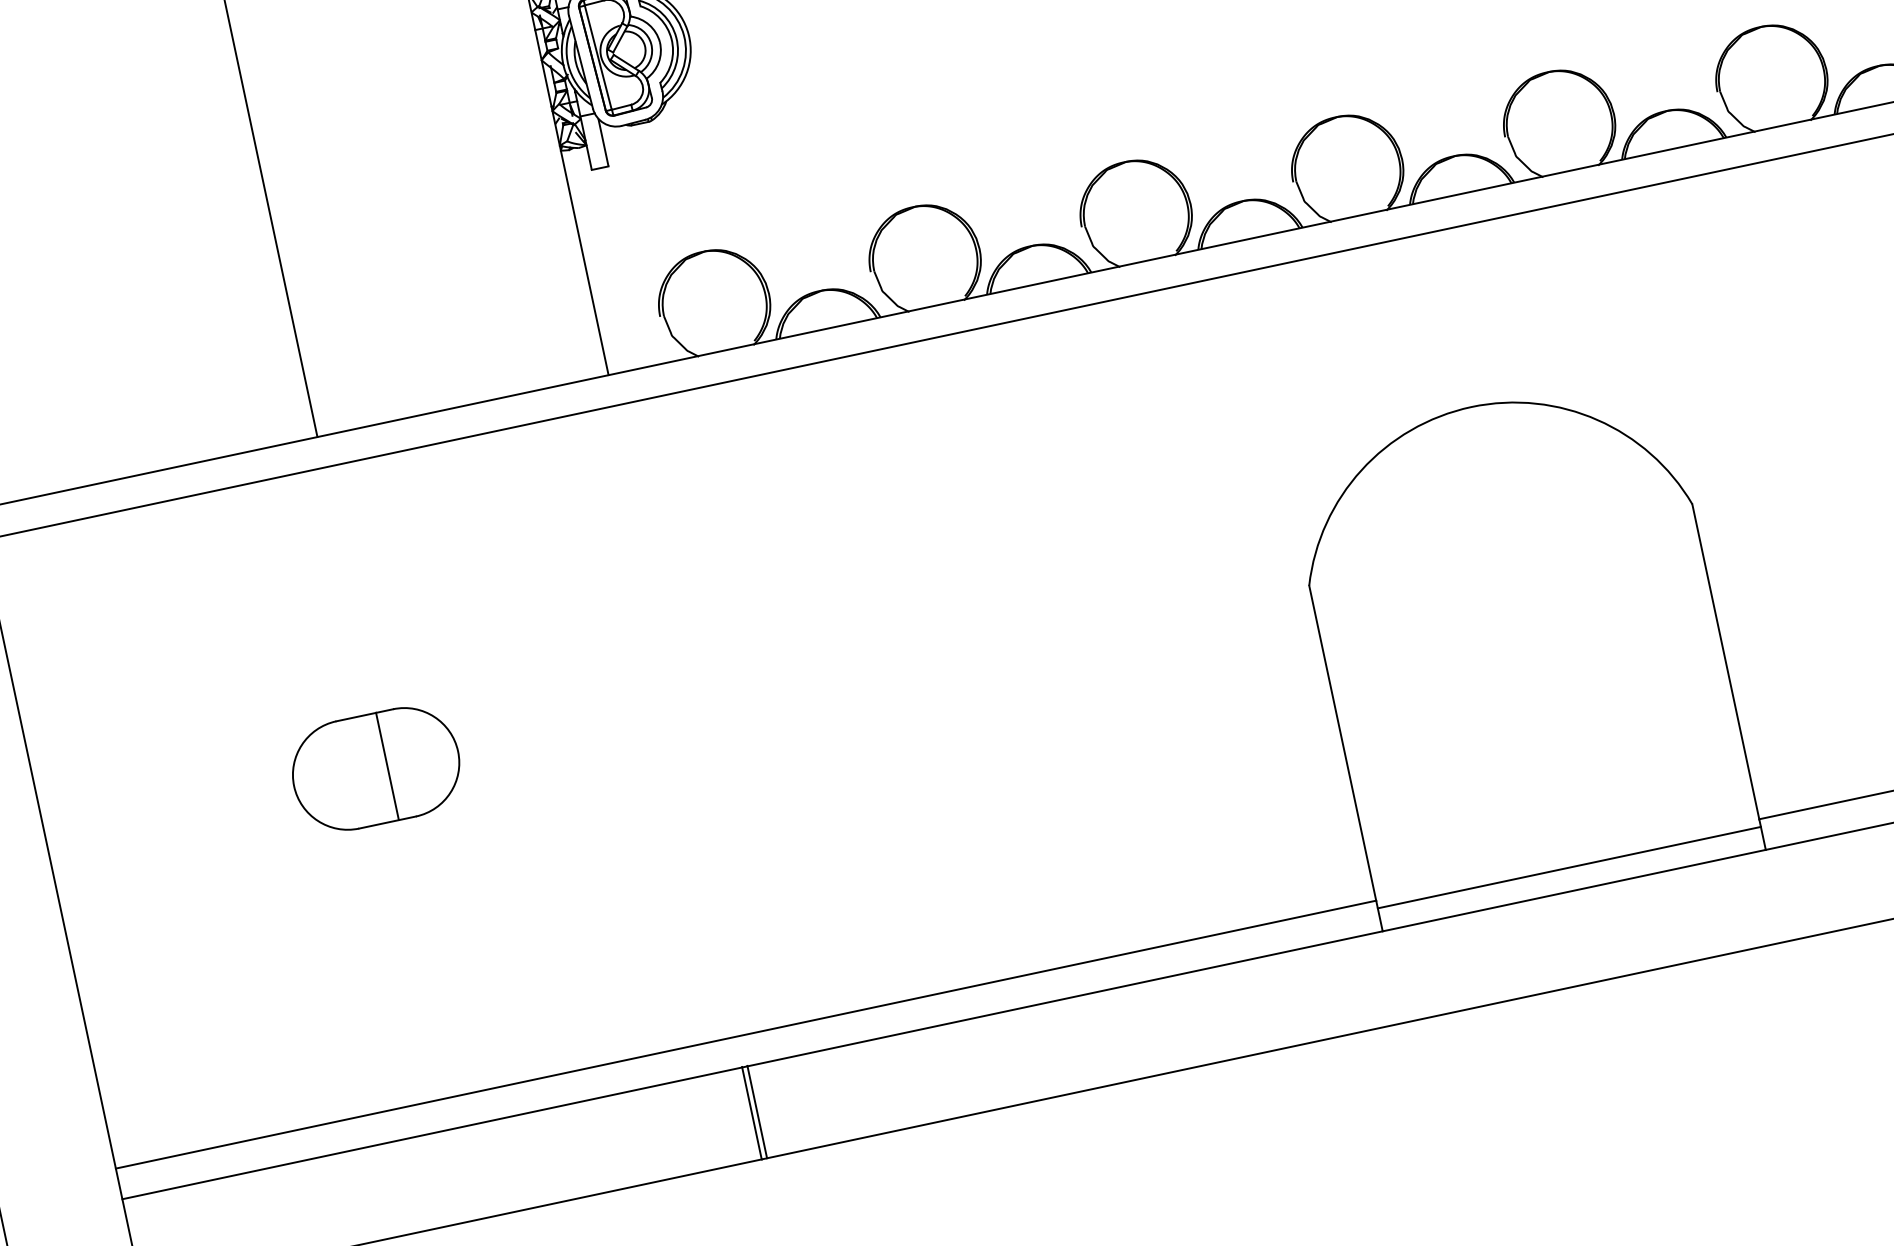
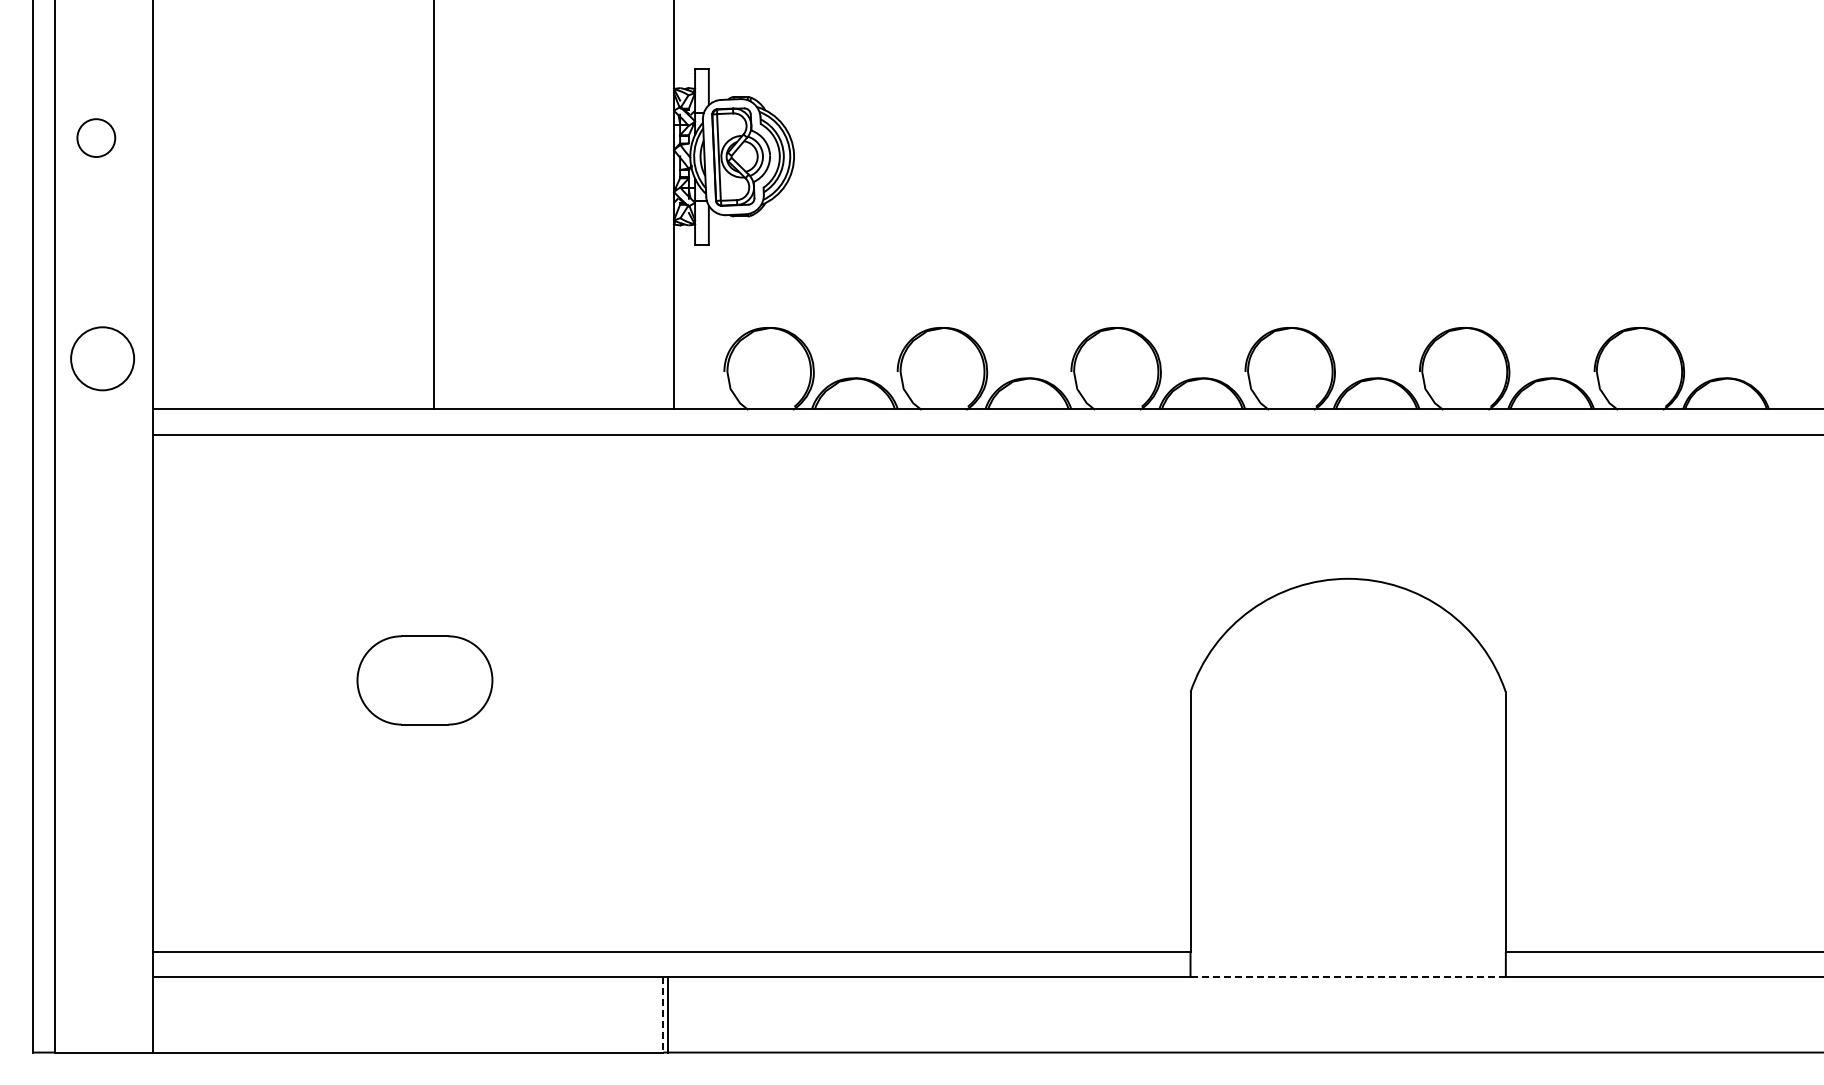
line: (387, 766) -> (434, 680), removed
line: (1568, 867) -> (1347, 957), removed
line: (1574, 890) -> (1348, 976), solid -> dashed
line: (752, 1114) -> (663, 1015), solid -> dashed

